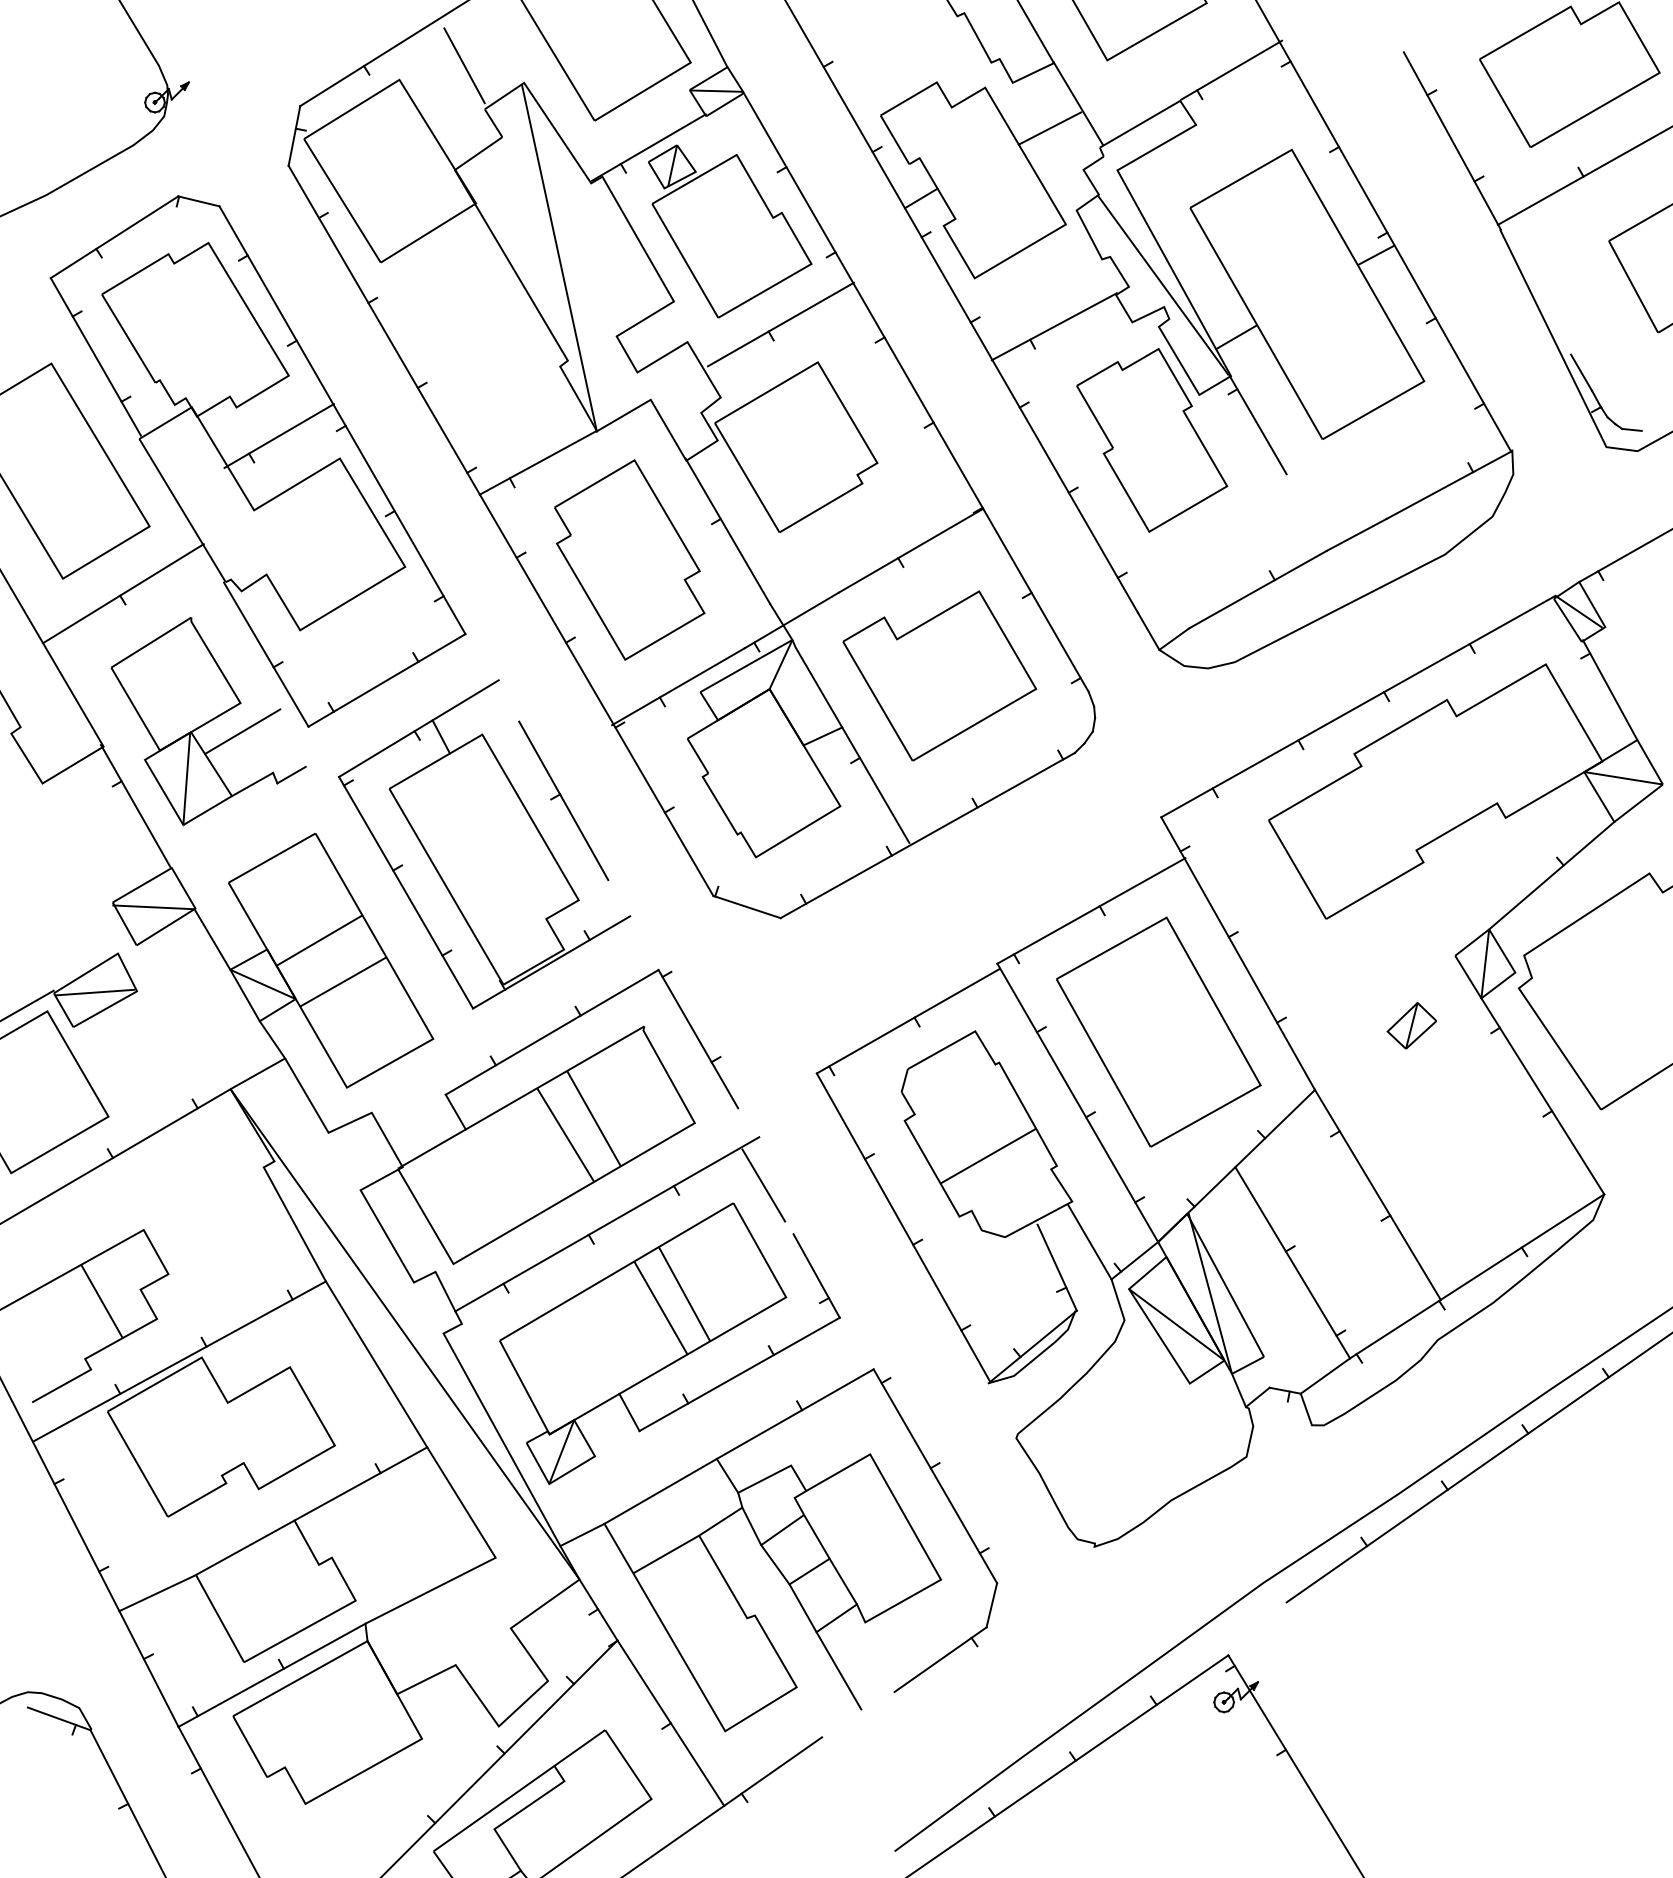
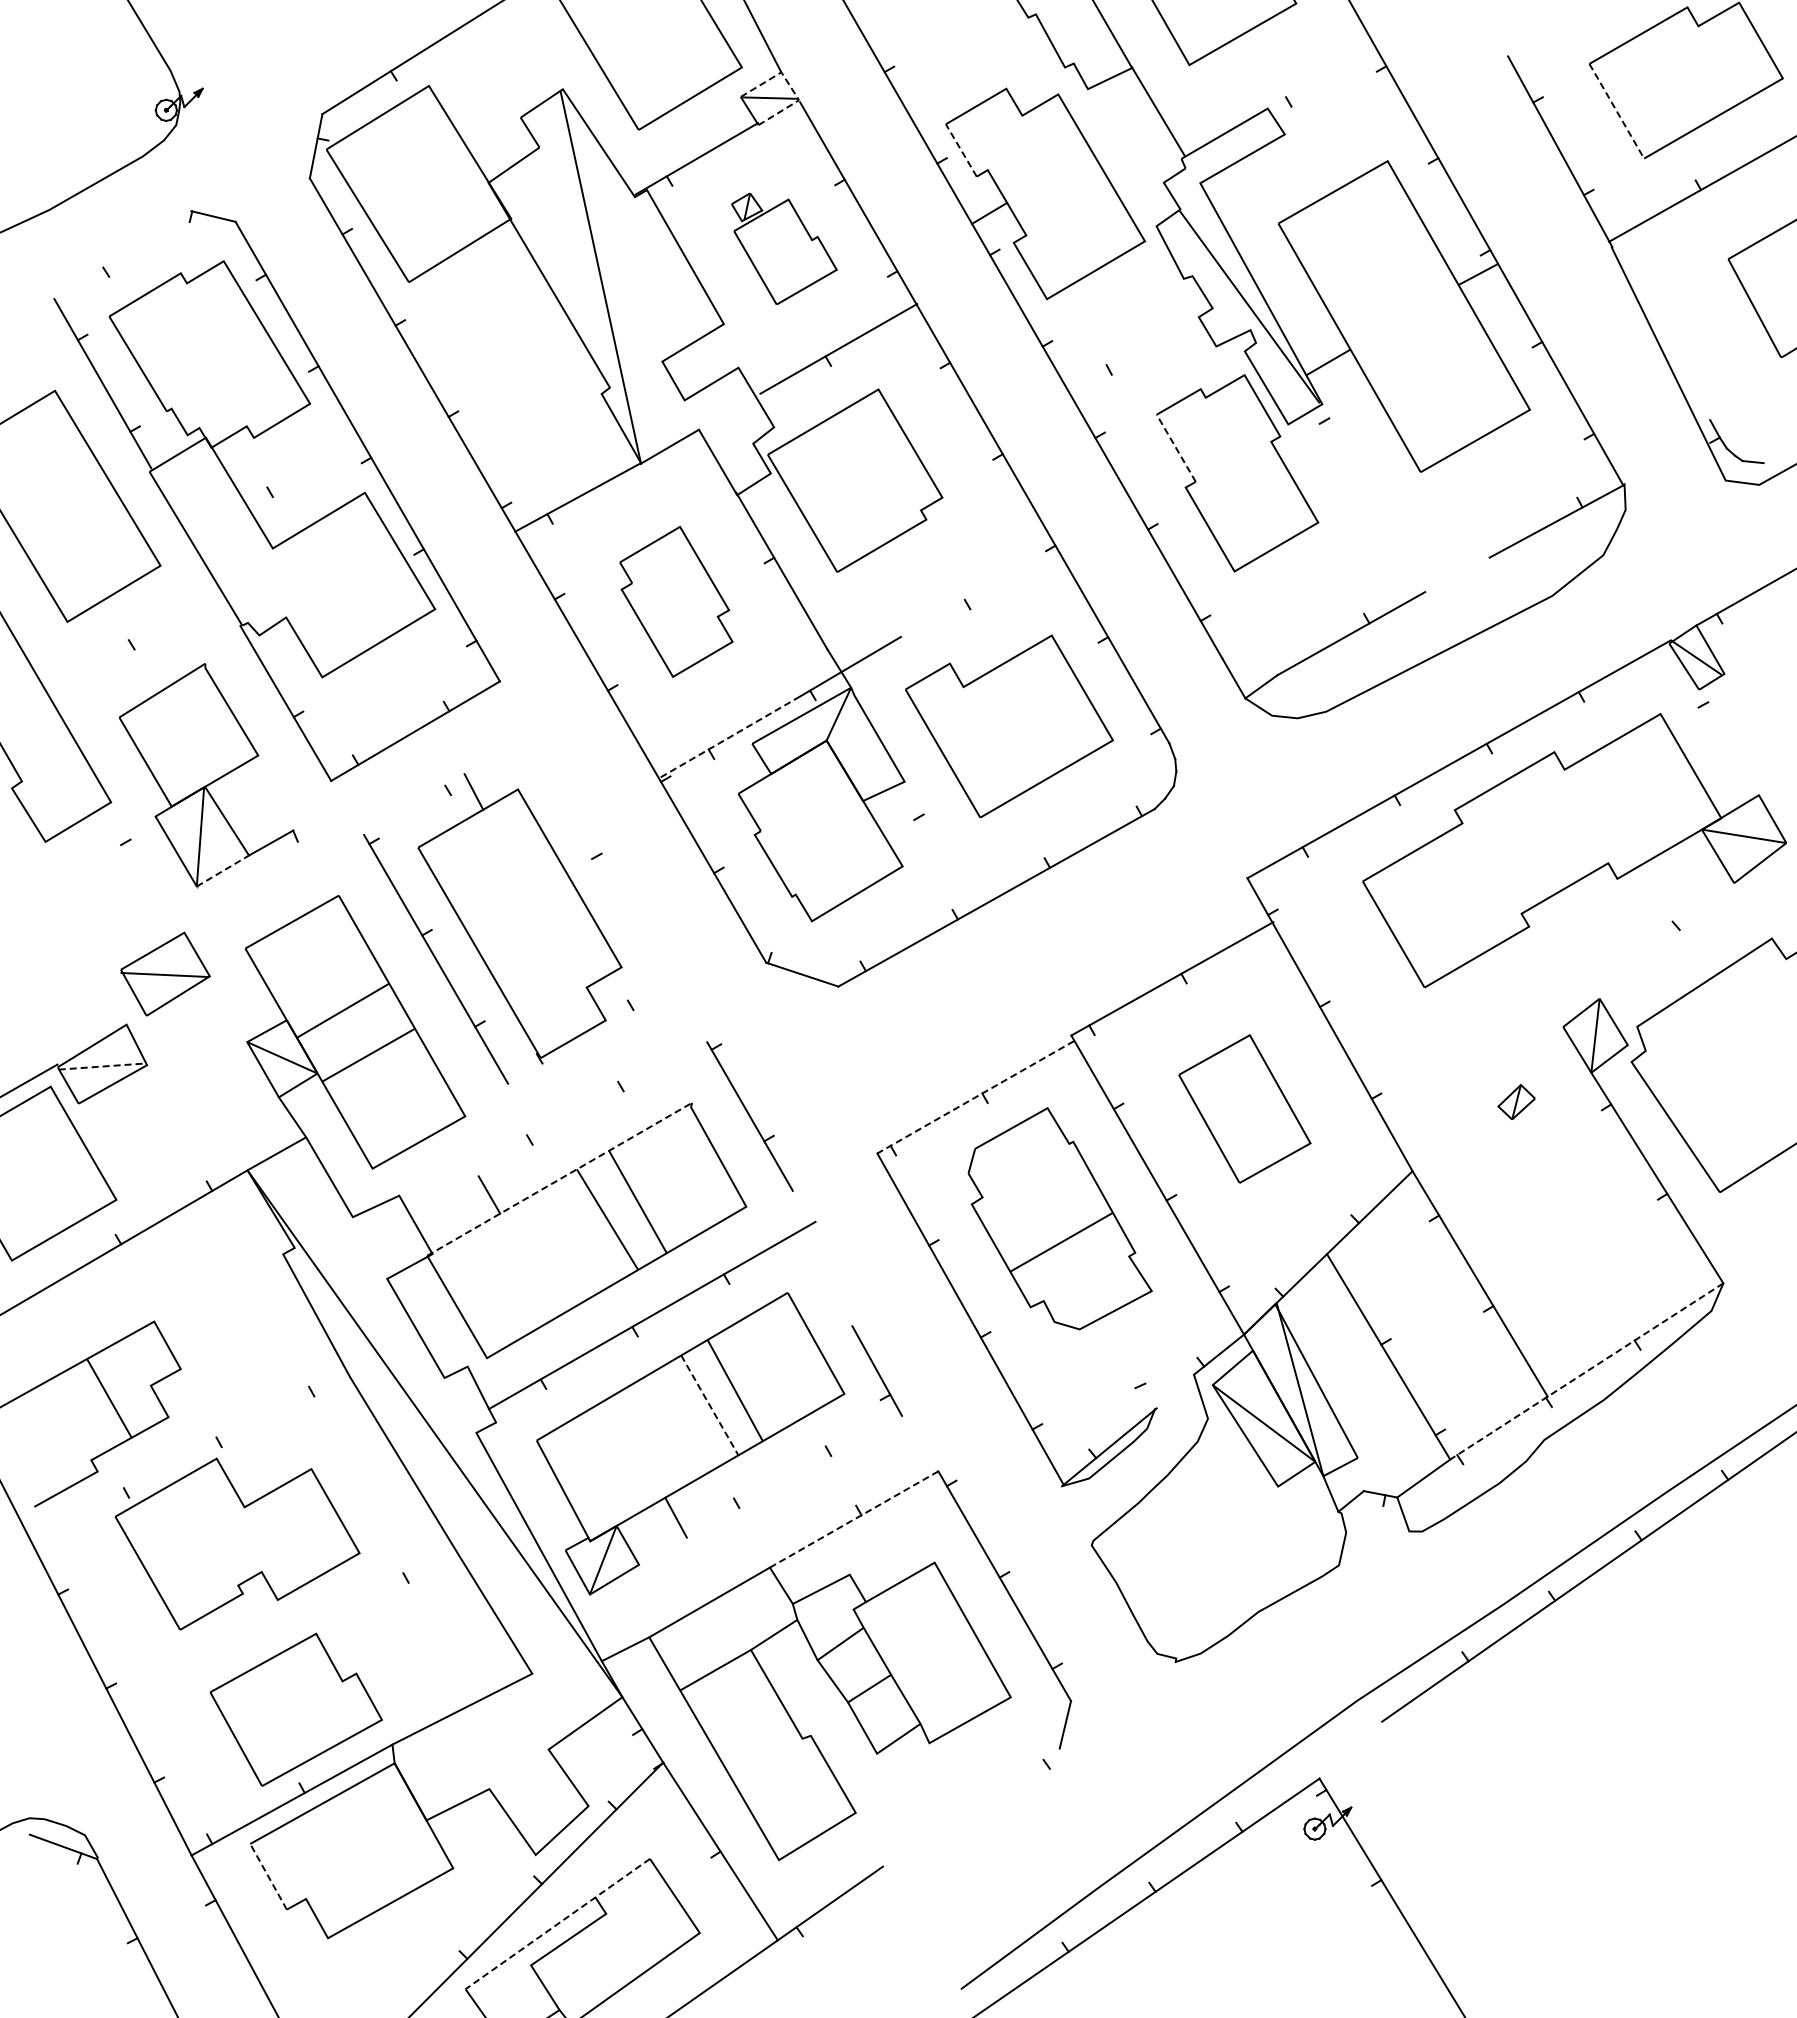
line: (464, 65) -> (498, 70), removed
line: (1231, 70) -> (1322, 75), removed
line: (735, 79) -> (790, 85), solid -> dashed
line: (1504, 103) -> (1616, 111), solid -> dashed
line: (1049, 127) -> (1127, 137), removed
line: (895, 139) -> (961, 150), solid -> dashed
part: (730, 231) -> (784, 248), size x0.6
line: (114, 237) -> (122, 255), removed
line: (1054, 326) -> (1132, 351), removed
line: (1581, 372) -> (1698, 400), removed
line: (1095, 417) -> (1176, 448), solid -> dashed
line: (1258, 424) -> (1351, 456), removed
line: (278, 435) -> (299, 468), removed
line: (1356, 534) -> (1457, 574), removed
line: (910, 550) -> (978, 591), removed
part: (629, 559) -> (676, 601), size x0.7
line: (123, 593) -> (132, 637), removed
line: (678, 687) -> (728, 738), solid -> dashed
line: (1609, 690) -> (1729, 741), removed
line: (418, 728) -> (449, 782), removed
line: (242, 731) -> (260, 786), removed
line: (291, 774) -> (312, 832), removed
line: (875, 784) -> (940, 843), removed
line: (563, 800) -> (605, 860), removed
line: (135, 805) -> (145, 865), removed
line: (208, 810) -> (223, 870), solid -> dashed
line: (1551, 875) -> (1666, 940), removed
line: (212, 940) -> (228, 1010), removed
line: (551, 961) -> (592, 1033), removed
line: (95, 992) -> (102, 1066), solid -> dashed
line: (908, 1021) -> (975, 1097), solid -> dashed
part: (1411, 1025) -> (1516, 1101), size x0.7
part: (1158, 1031) -> (1244, 1108), size x0.6
line: (551, 1032) -> (592, 1109), removed
line: (520, 1097) -> (559, 1179), solid -> dashed
line: (763, 1185) -> (820, 1273), removed
line: (1089, 1241) -> (1170, 1334), removed
line: (1057, 1267) -> (1135, 1361), removed
line: (1476, 1276) -> (1586, 1371), solid -> dashed
line: (660, 1308) -> (709, 1405), solid -> dashed
line: (179, 1361) -> (192, 1462), removed
line: (739, 1374) -> (794, 1476), removed
line: (795, 1414) -> (854, 1519), solid -> dashed
line: (360, 1483) -> (387, 1594), removed
line: (157, 1592) -> (169, 1711), removed
line: (939, 1658) -> (1009, 1782), removed
line: (839, 1670) -> (901, 1794), removed
line: (250, 1746) -> (268, 1876), solid -> dashed
line: (519, 1791) -> (557, 1924), solid -> dashed

